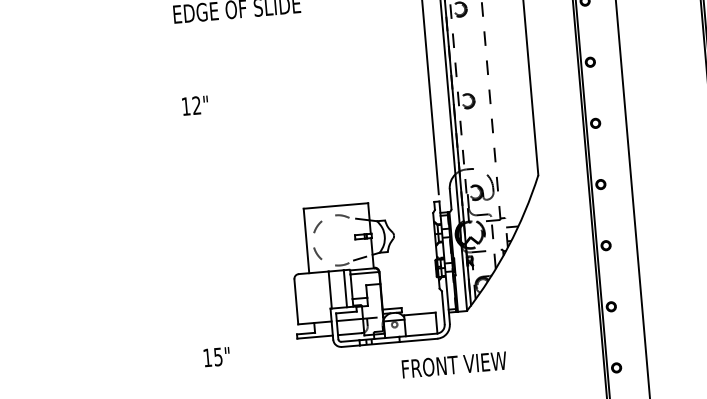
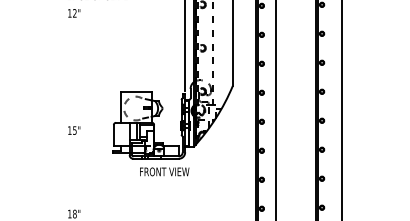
text: (195, 105) -> (74, 13), moved
text: (217, 356) -> (74, 130), moved
text: (453, 364) -> (164, 171), moved

